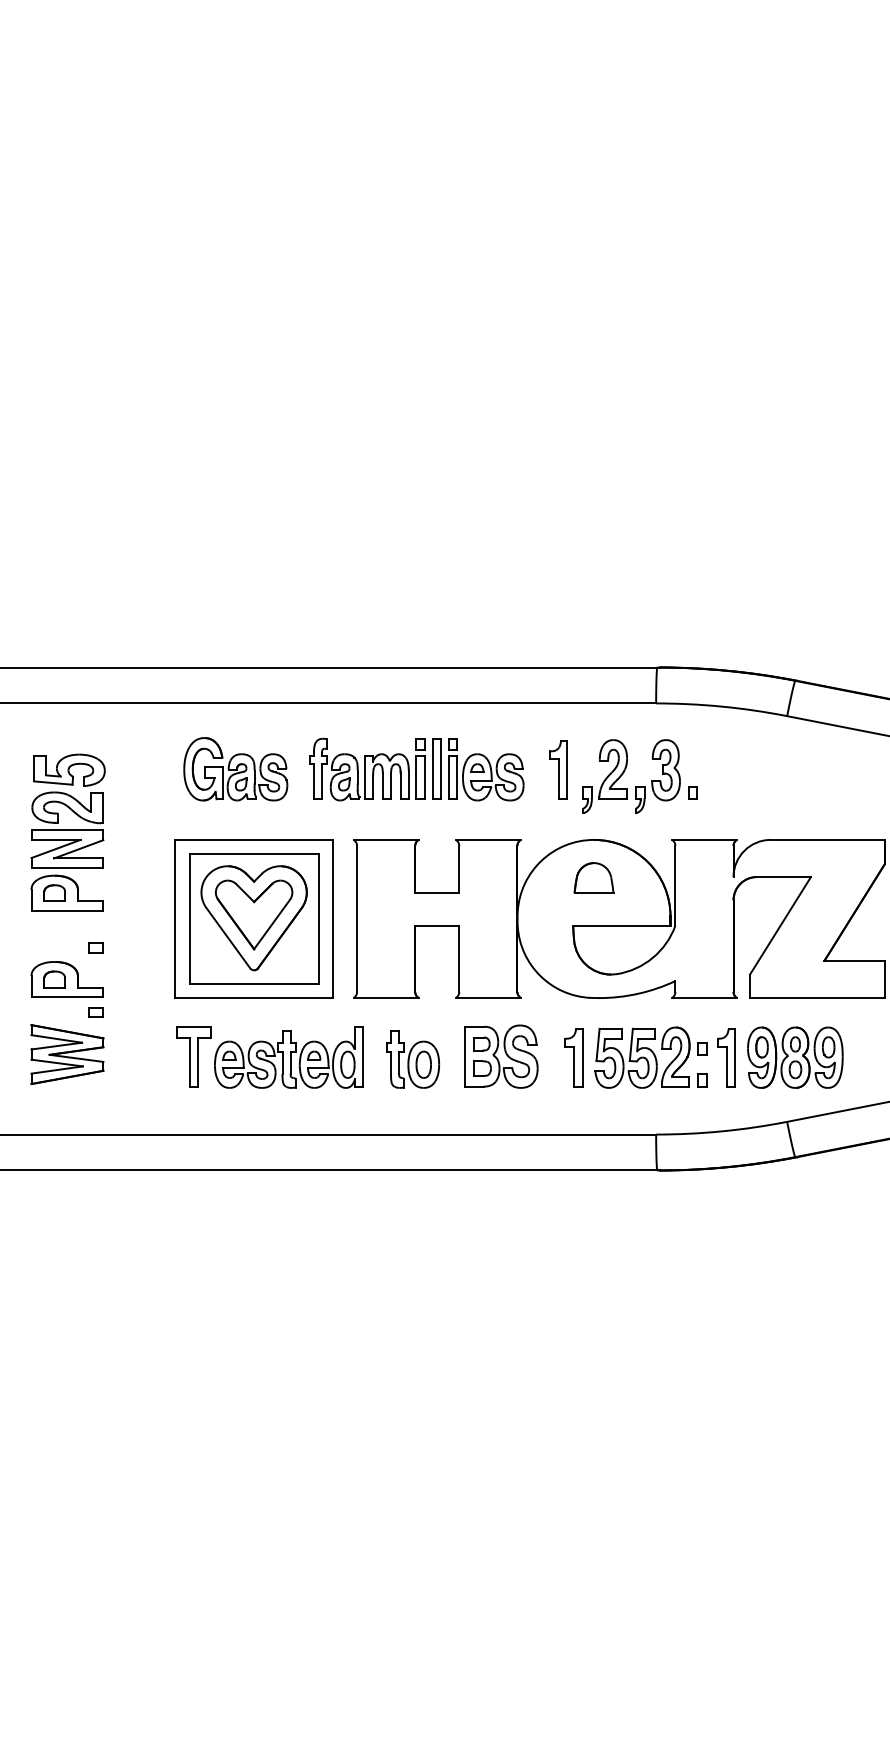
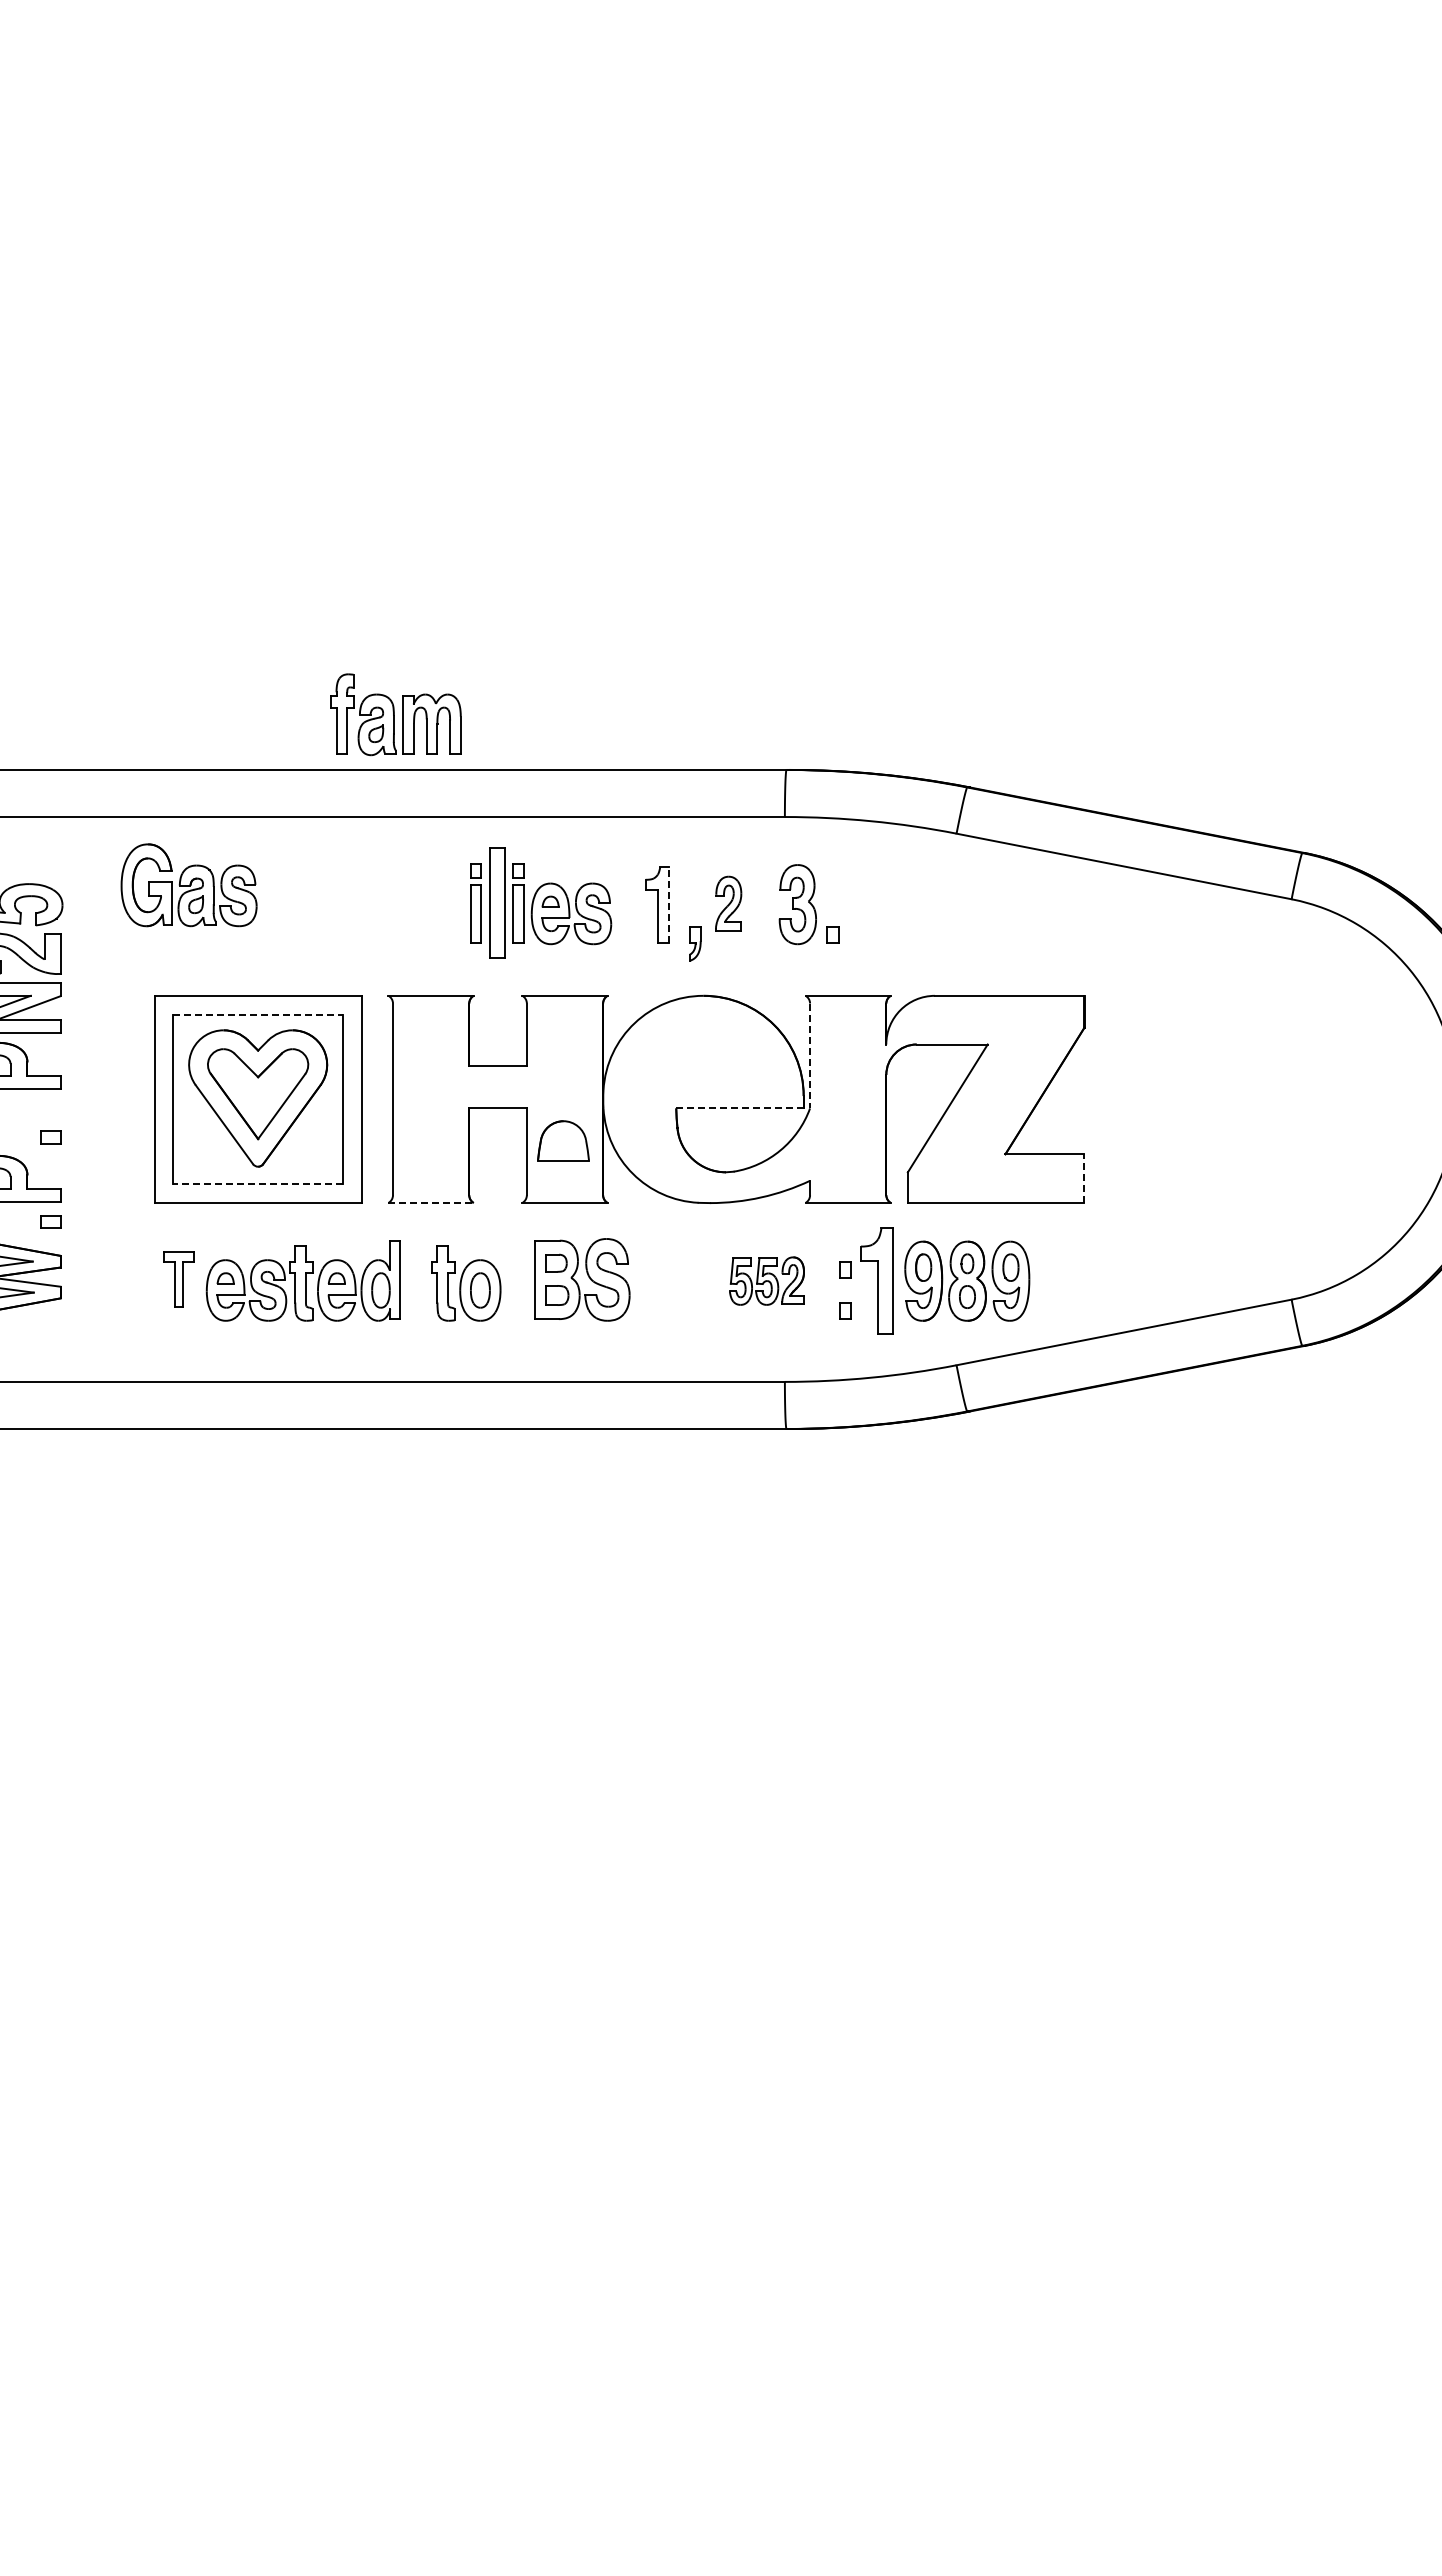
part: (235, 769) -> (188, 885), moved
part: (358, 769) -> (395, 714), moved
part: (436, 769) -> (497, 903), size x1.4
part: (613, 769) -> (728, 903), size x0.7
line: (567, 770) -> (668, 904), solid -> dashed
part: (640, 799) -> (764, 943), removed
line: (254, 854) -> (258, 1014), solid -> dashed
part: (594, 877) -> (563, 1140), moved
line: (675, 886) -> (810, 1056), solid -> dashed
line: (621, 925) -> (739, 1108), solid -> dashed
line: (884, 979) -> (1084, 1178), solid -> dashed
line: (254, 983) -> (258, 1184), solid -> dashed
line: (386, 997) -> (431, 1202), solid -> dashed
part: (193, 1056) -> (178, 1279), size x0.7
part: (573, 1057) -> (676, 1280), removed
part: (642, 1057) -> (766, 1280), size x0.6
part: (726, 1057) -> (876, 1280), size x1.4

